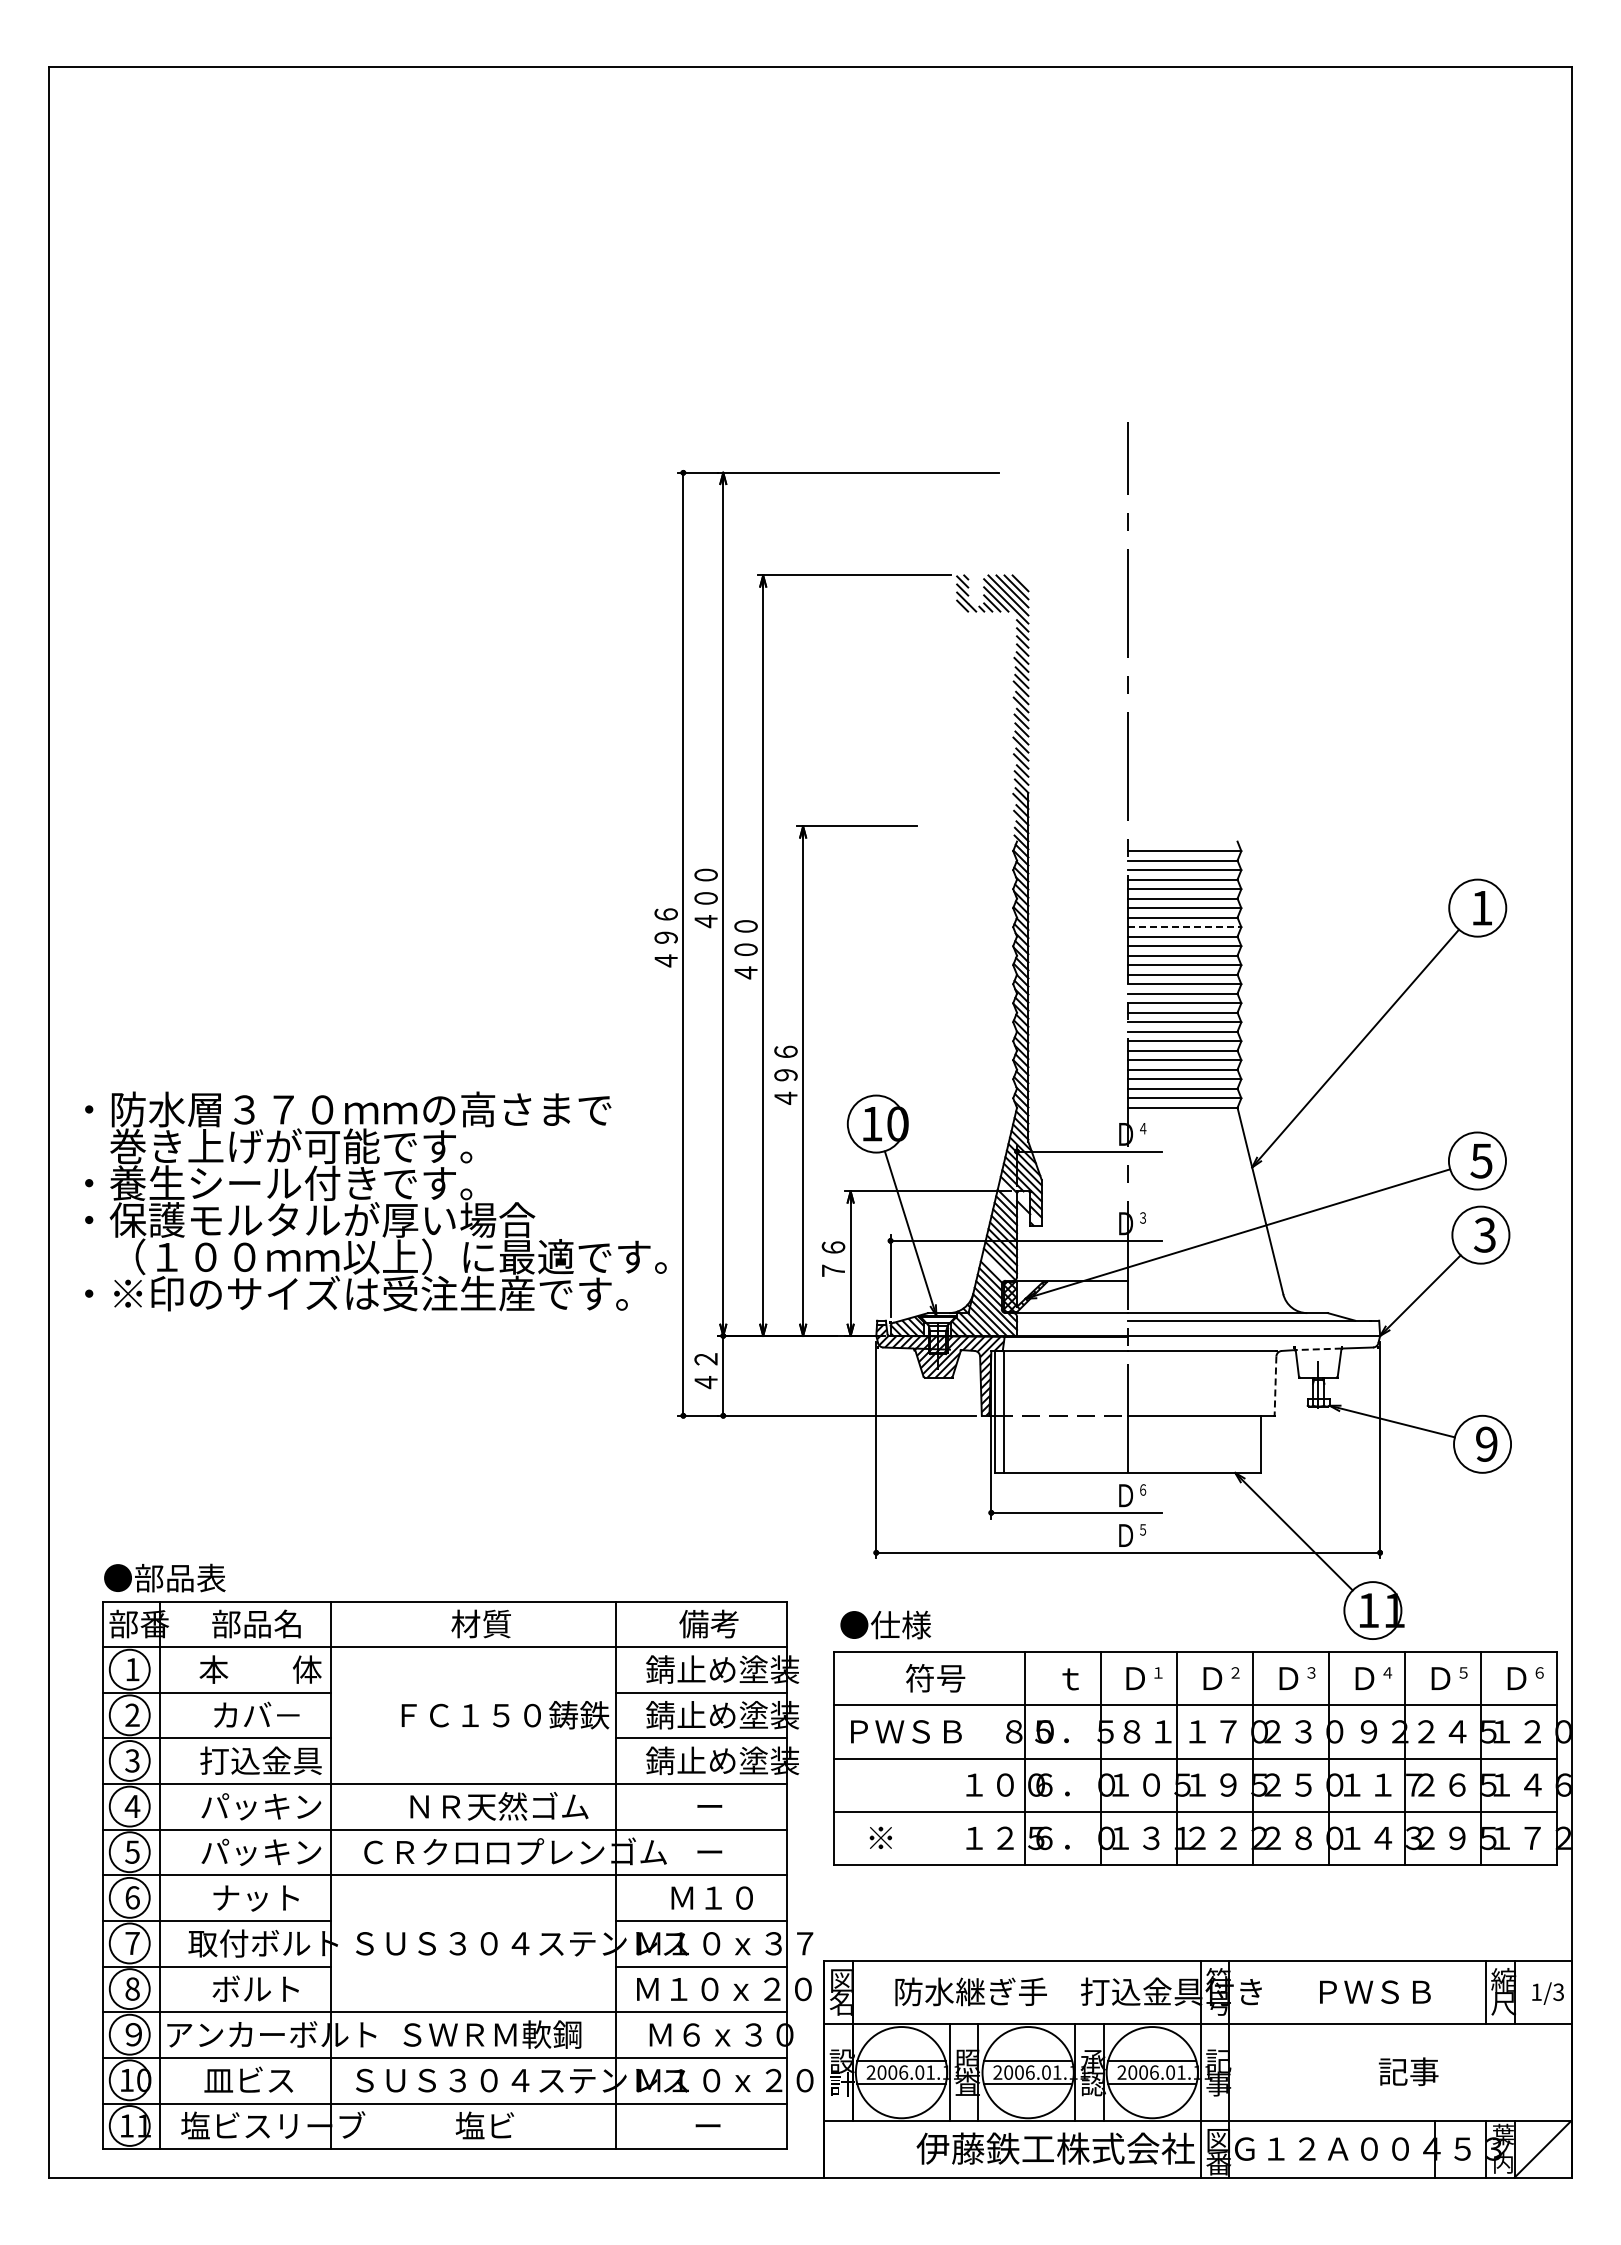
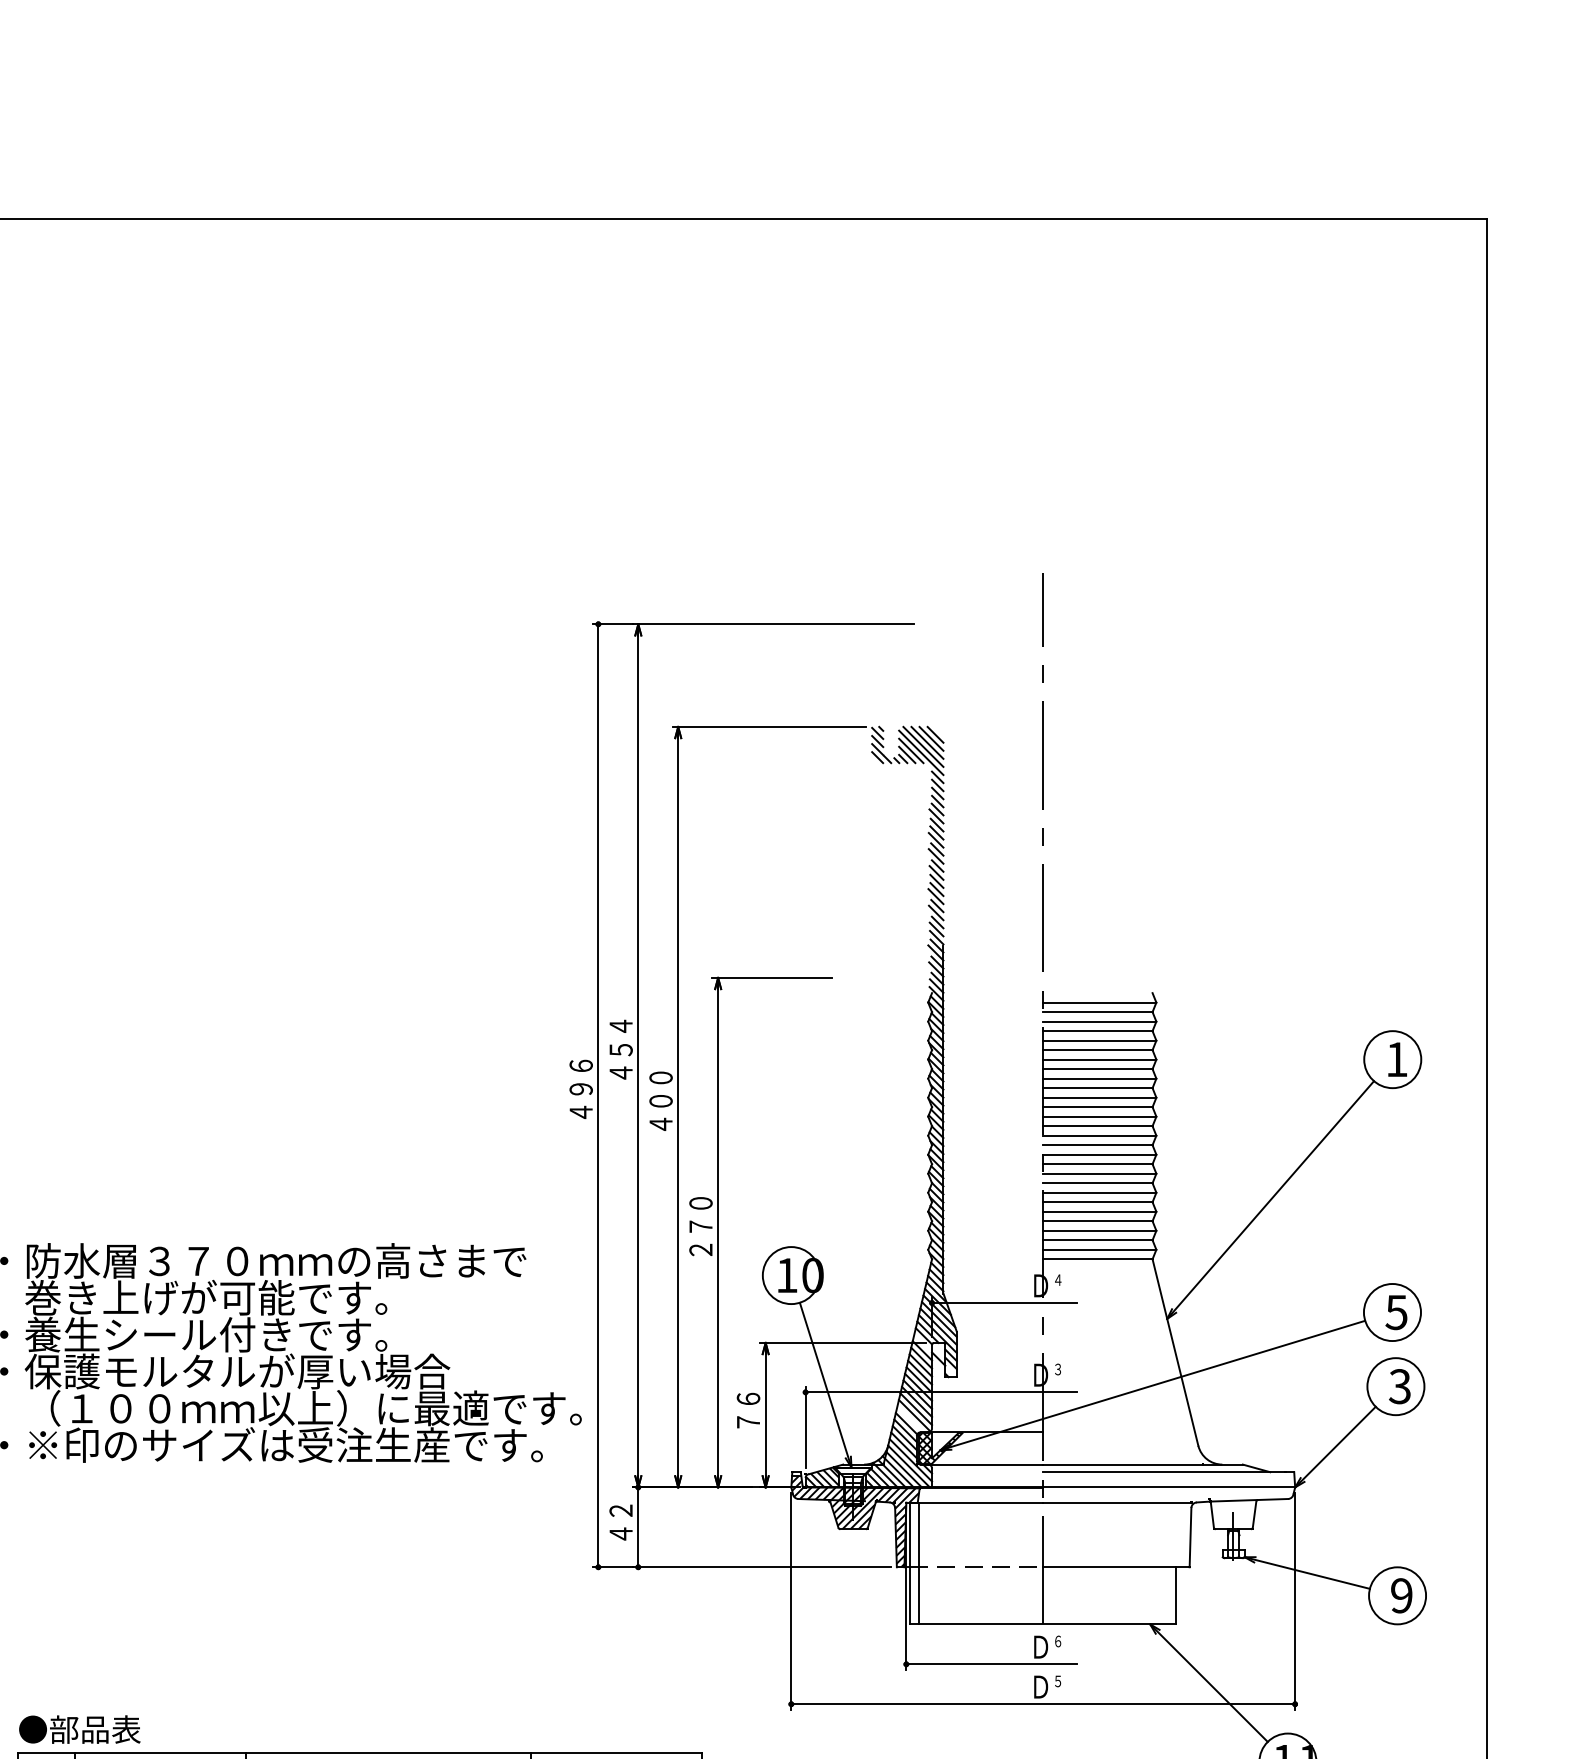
text: (705, 886) -> (620, 1037), ４００ -> ４５４
line: (1184, 927) -> (1099, 1078), dashed -> solid
text: (785, 1074) -> (700, 1225), ４９６ -> ２７０
line: (1318, 1349) -> (1233, 1500), dashed -> solid
line: (1275, 1386) -> (1190, 1537), dashed -> solid

